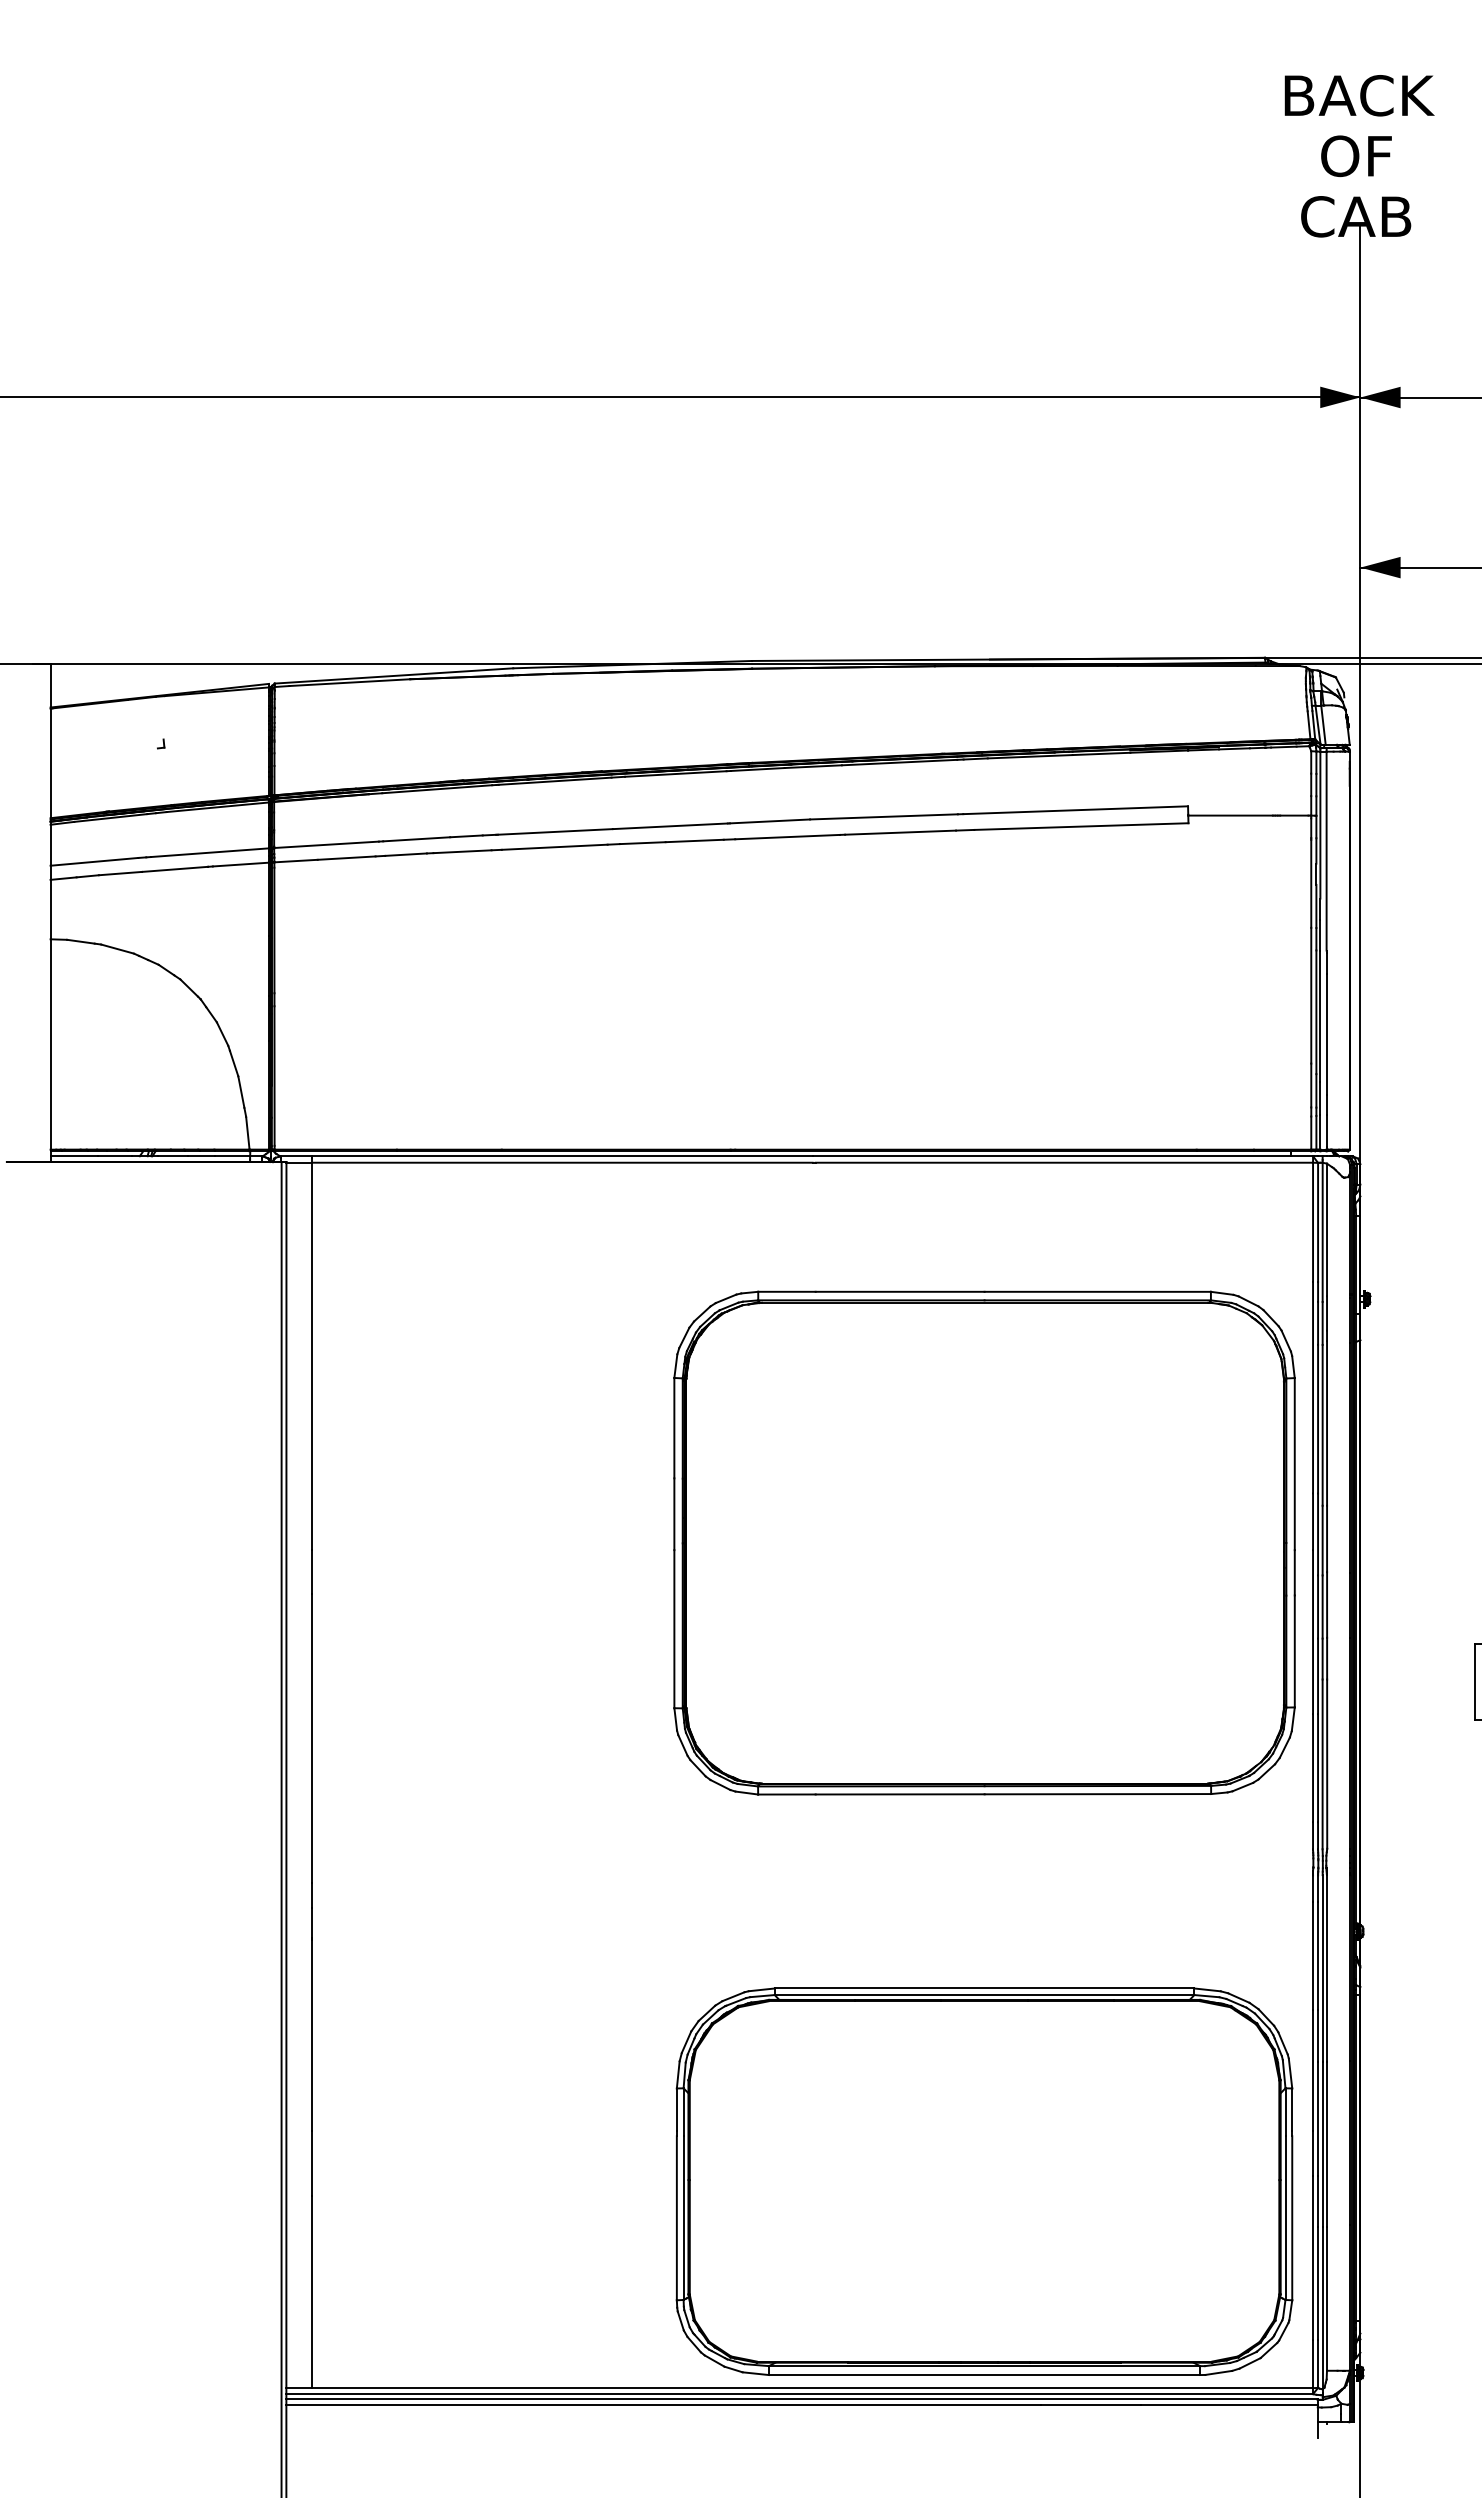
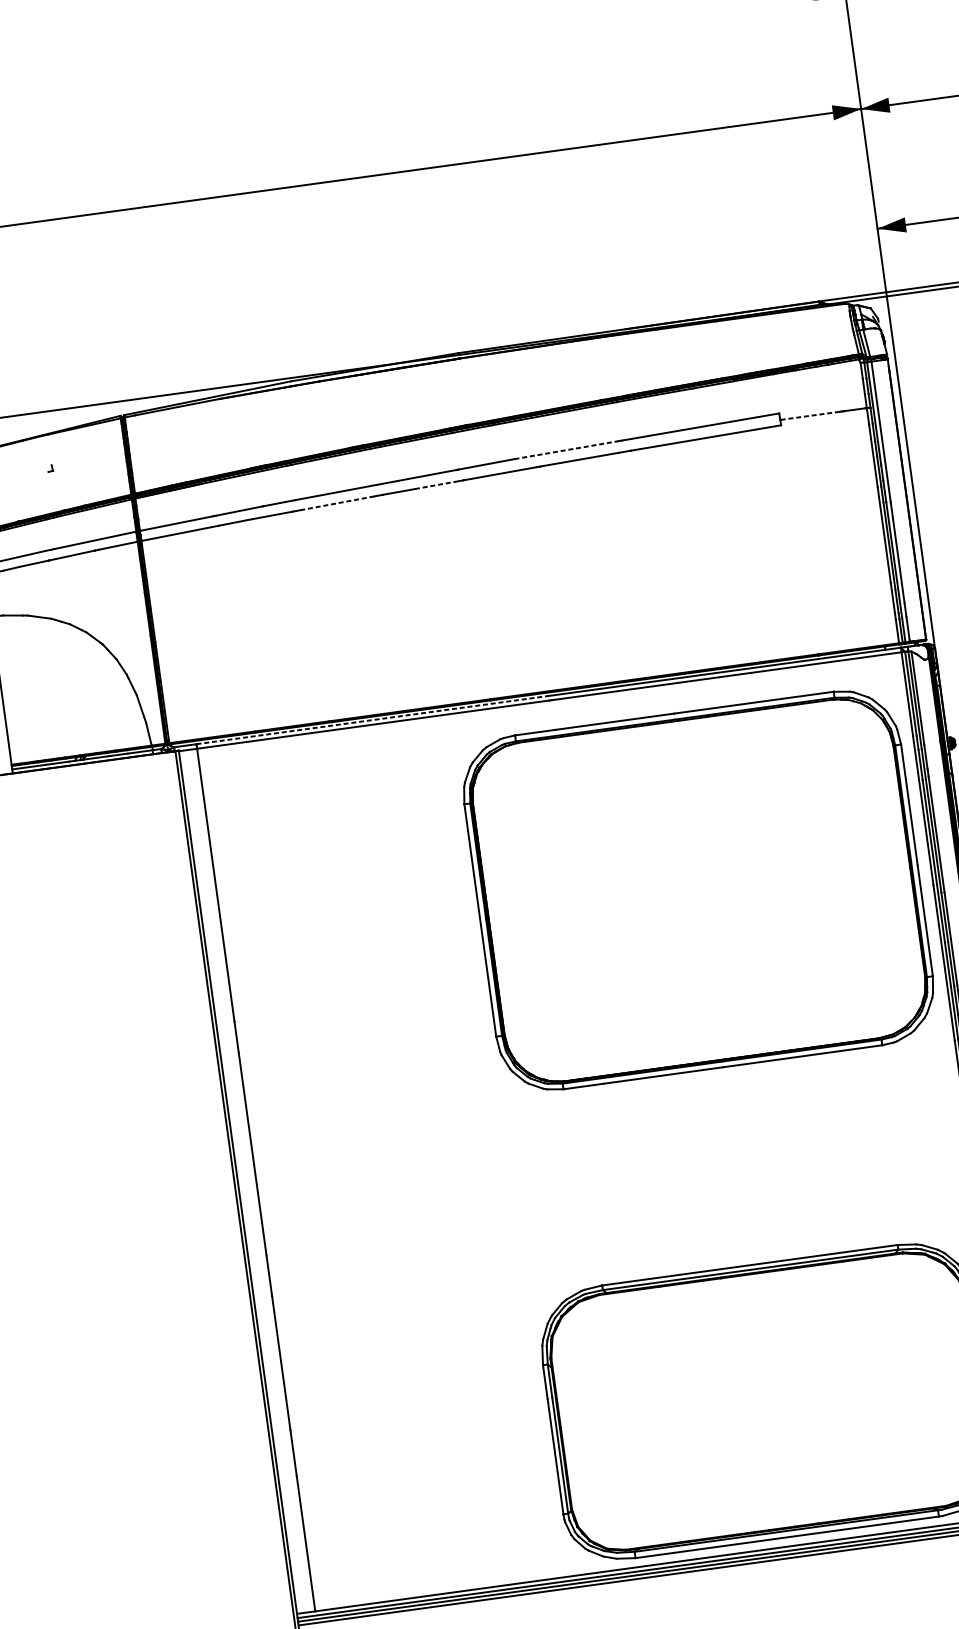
line: (1230, 815) -> (809, 415), solid -> dashed
line: (883, 816) -> (565, 449), solid -> dashed
line: (695, 840) -> (435, 485), solid -> dashed
line: (554, 847) -> (337, 503), solid -> dashed
line: (562, 1156) -> (372, 720), solid -> dashed
part: (984, 1542) -> (698, 890), moved

